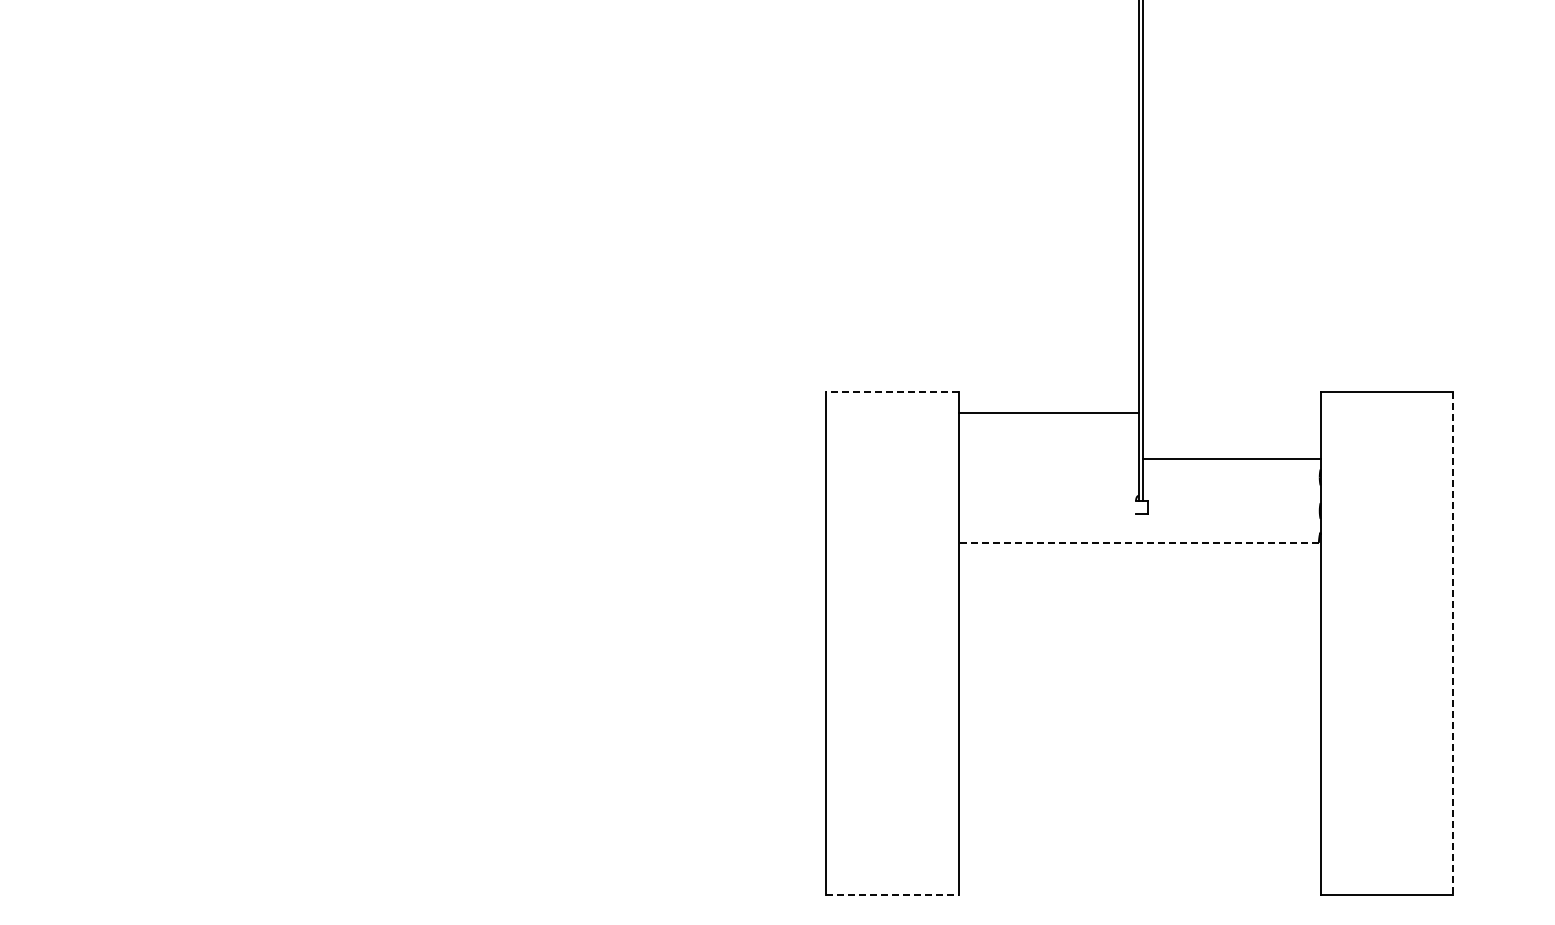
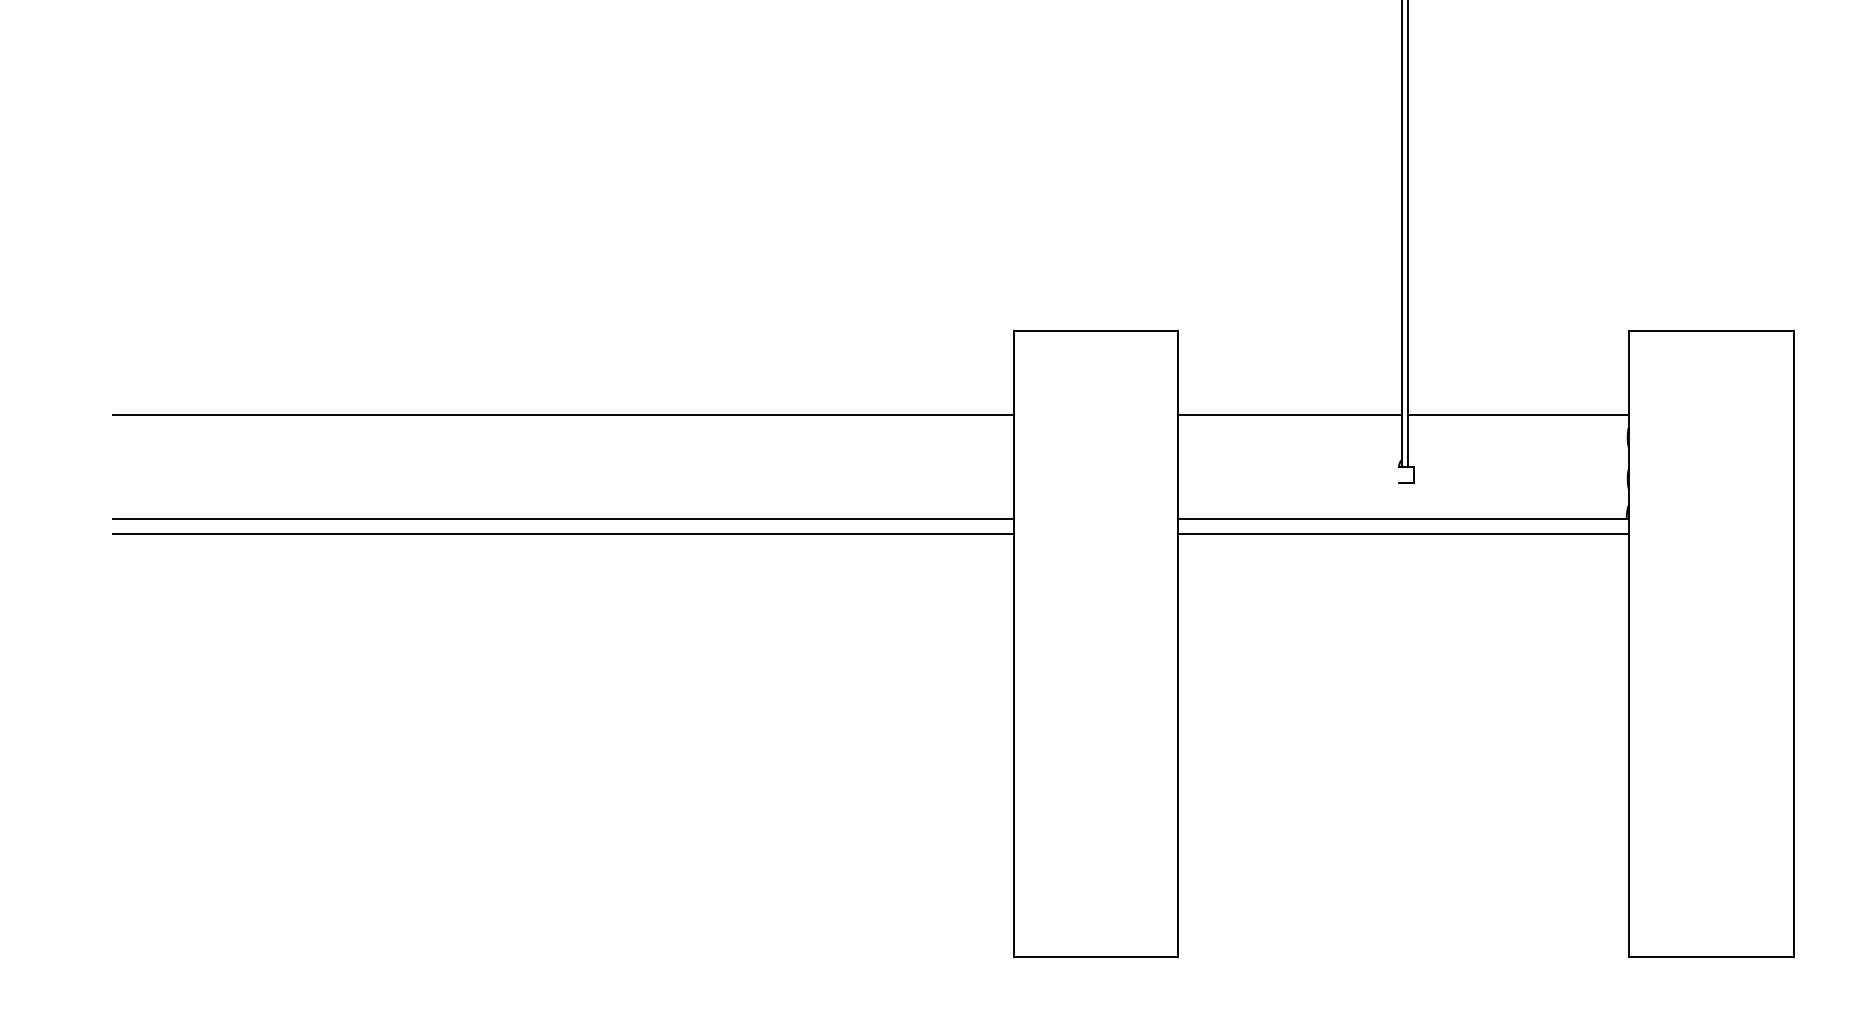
line: (891, 391) -> (1094, 330), dashed -> solid
line: (1048, 413) -> (1290, 415), moved
line: (463, 459) -> (562, 415), added
line: (463, 542) -> (562, 518), added
line: (1138, 542) -> (1402, 518), dashed -> solid
line: (463, 555) -> (562, 534), added
line: (1139, 555) -> (1403, 534), added
line: (1453, 643) -> (1794, 643), dashed -> solid
line: (892, 895) -> (1096, 957), dashed -> solid

